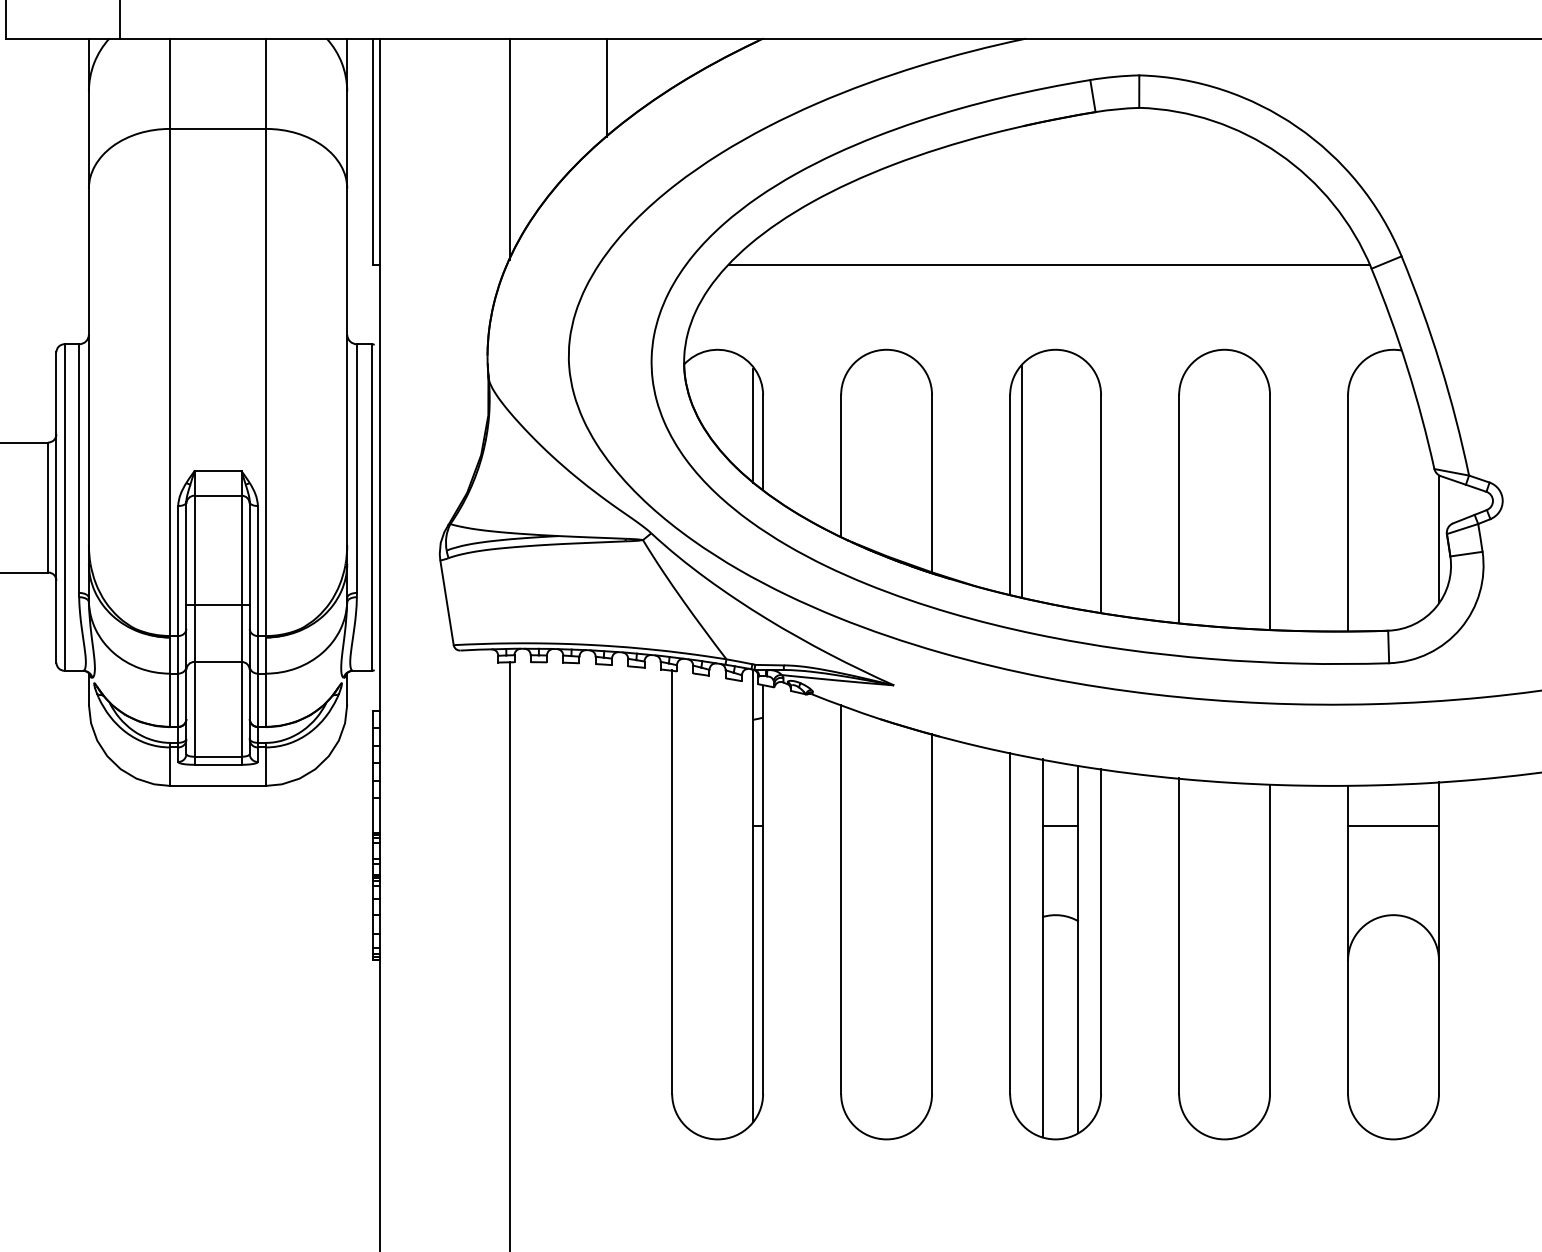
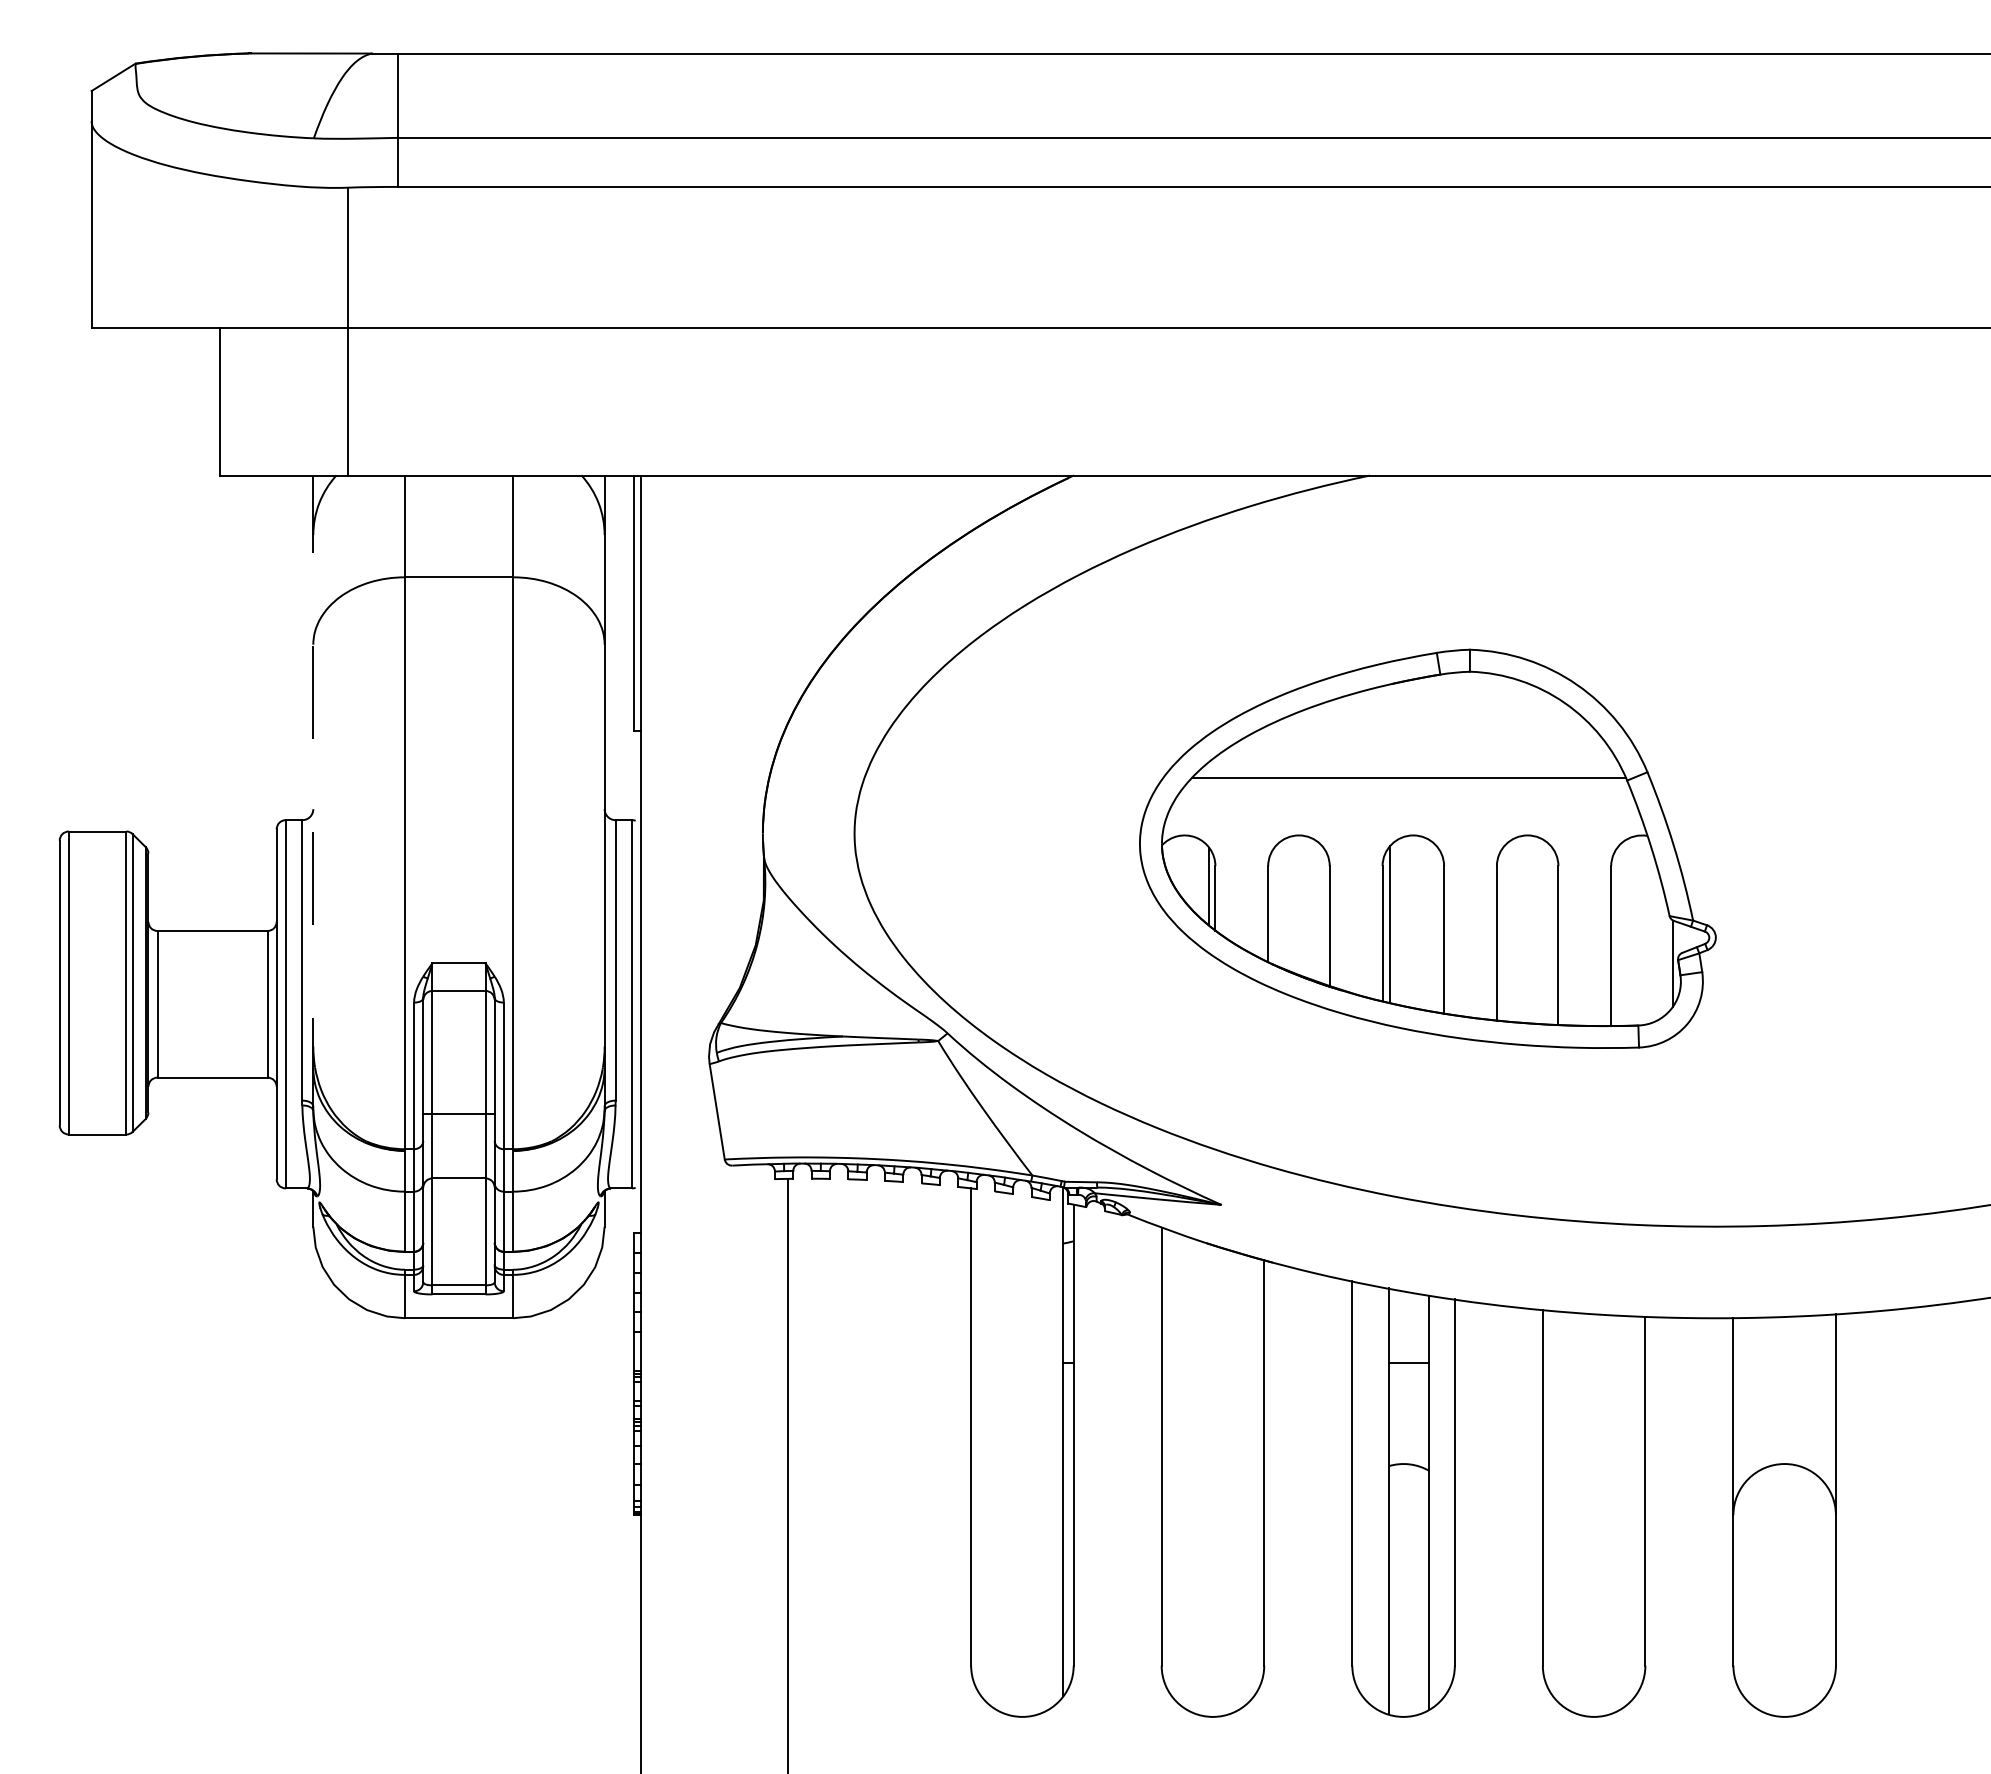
line: (606, 87) -> (897, 530), removed
line: (509, 149) -> (787, 600), removed
line: (89, 320) -> (313, 793), solid -> dashed
part: (1076, 369) -> (1427, 848), size x0.6
line: (1393, 826) -> (1784, 1363), removed

